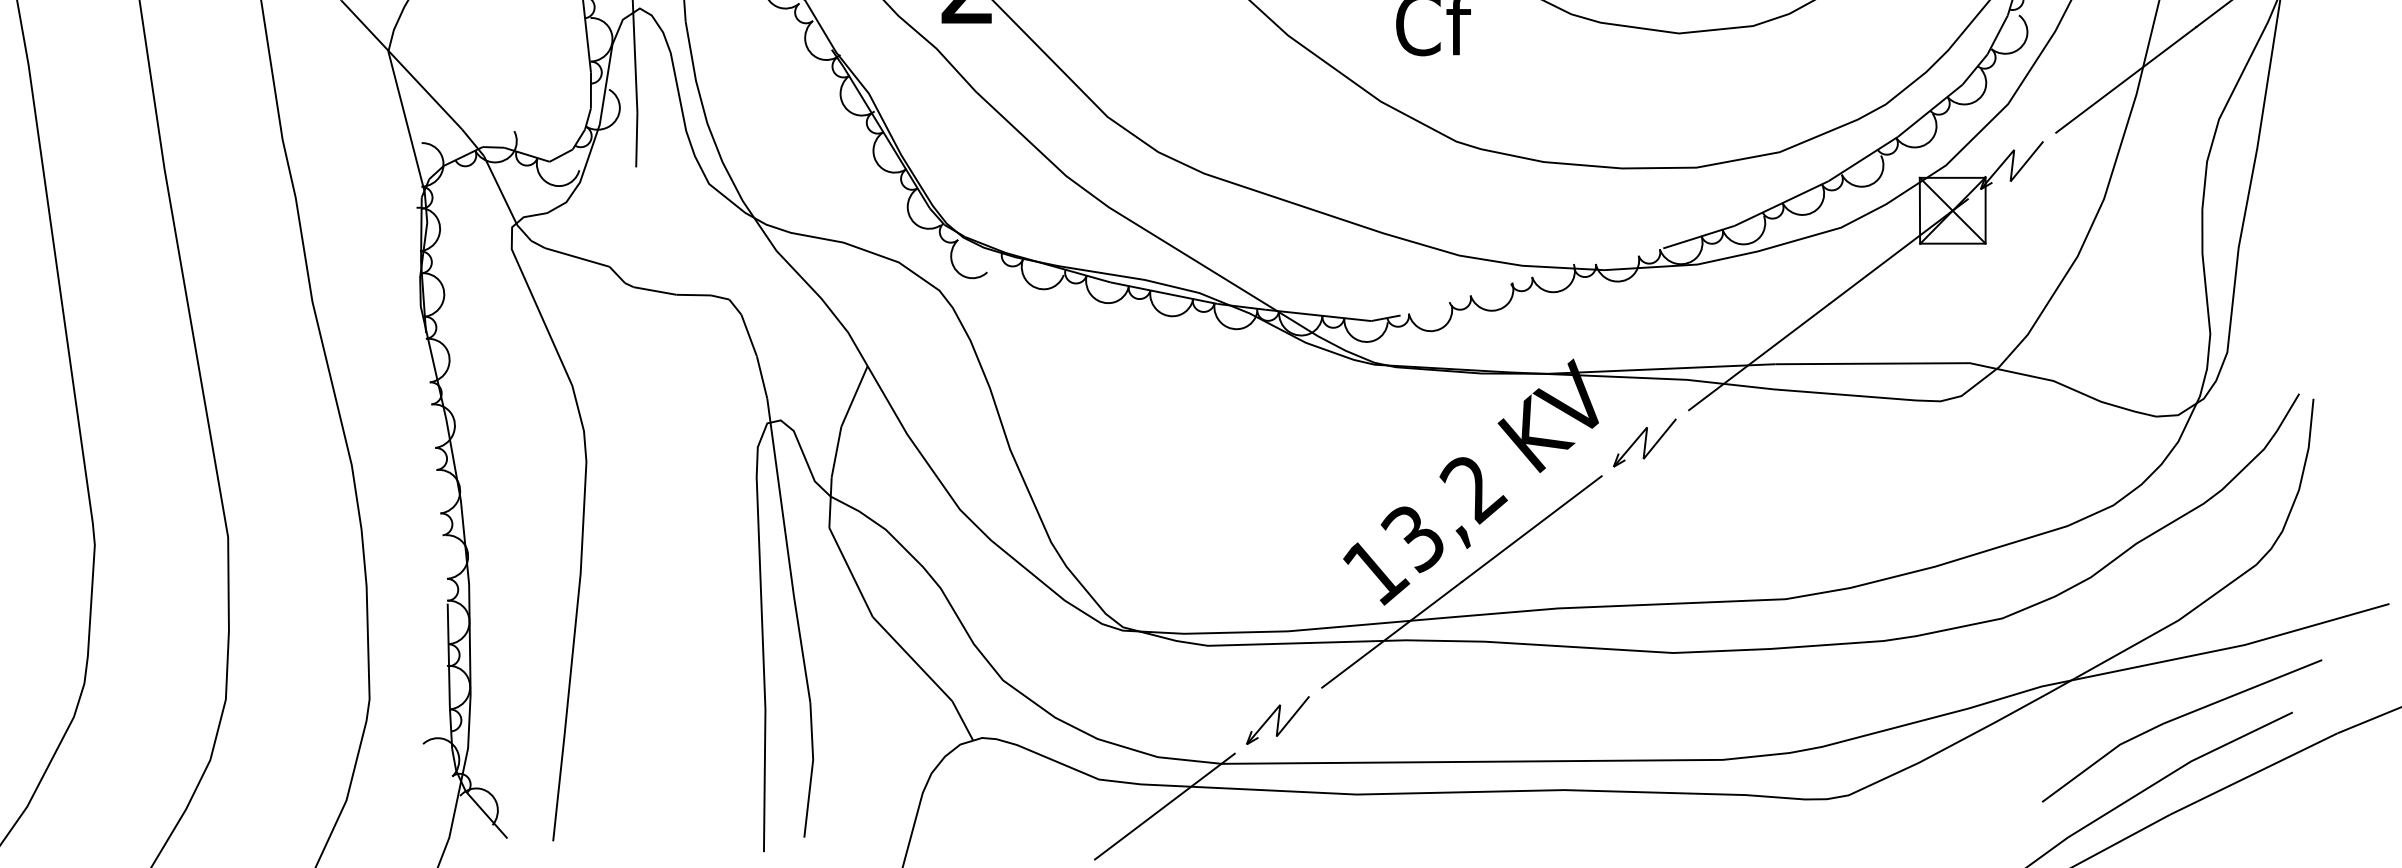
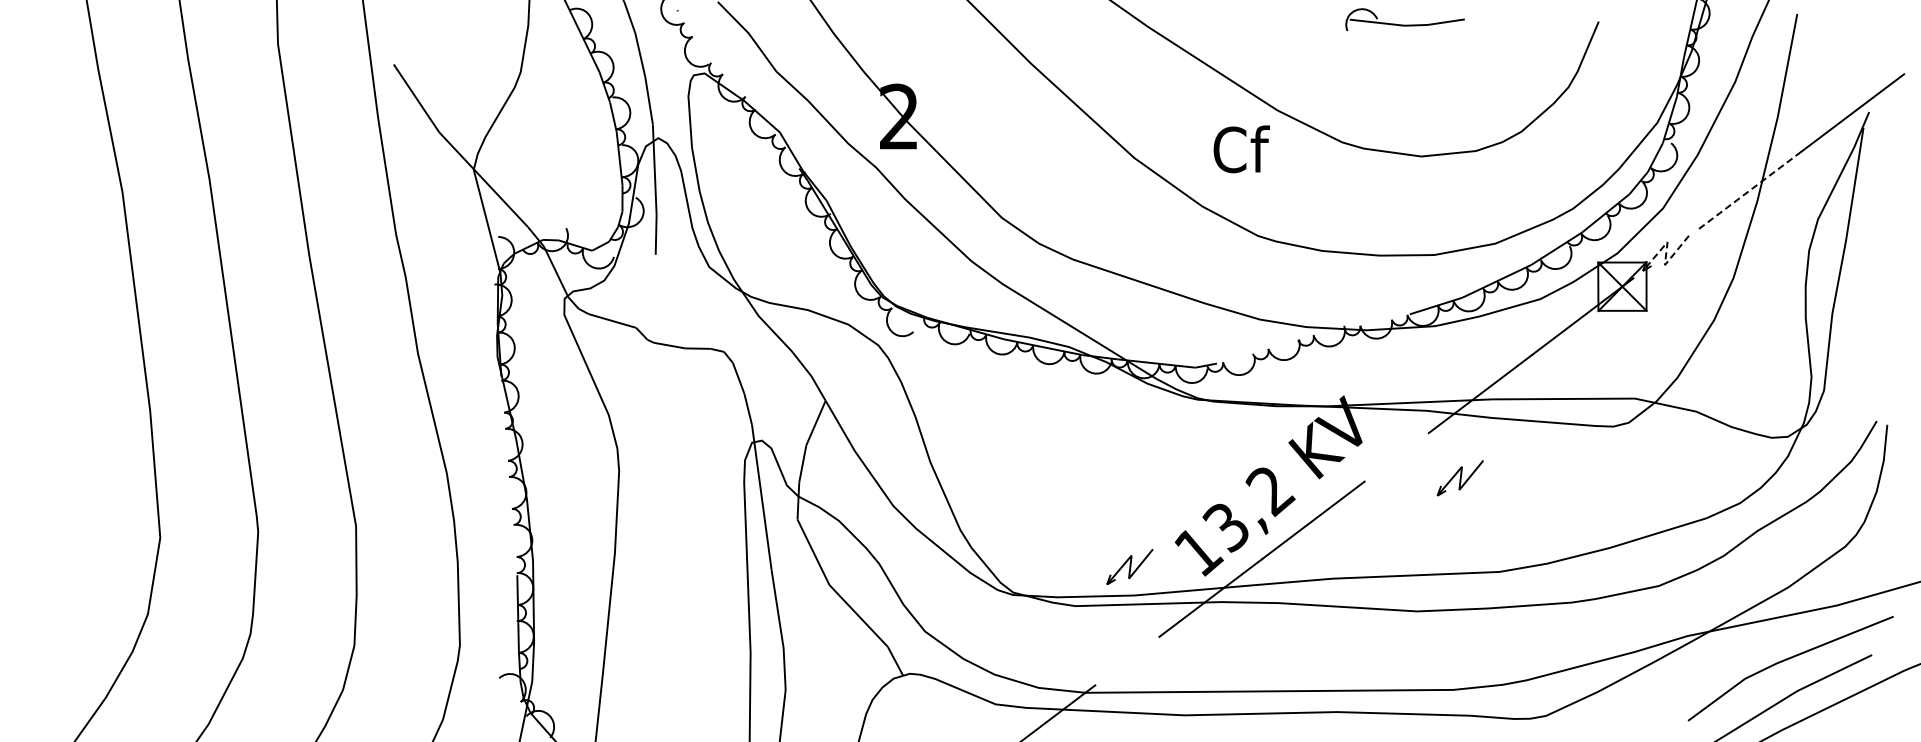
line: (2125, 79) -> (1749, 190), solid -> dashed
line: (2012, 165) -> (1666, 253), solid -> dashed
part: (1643, 443) -> (1459, 478), moved
part: (1277, 721) -> (1129, 567), moved

